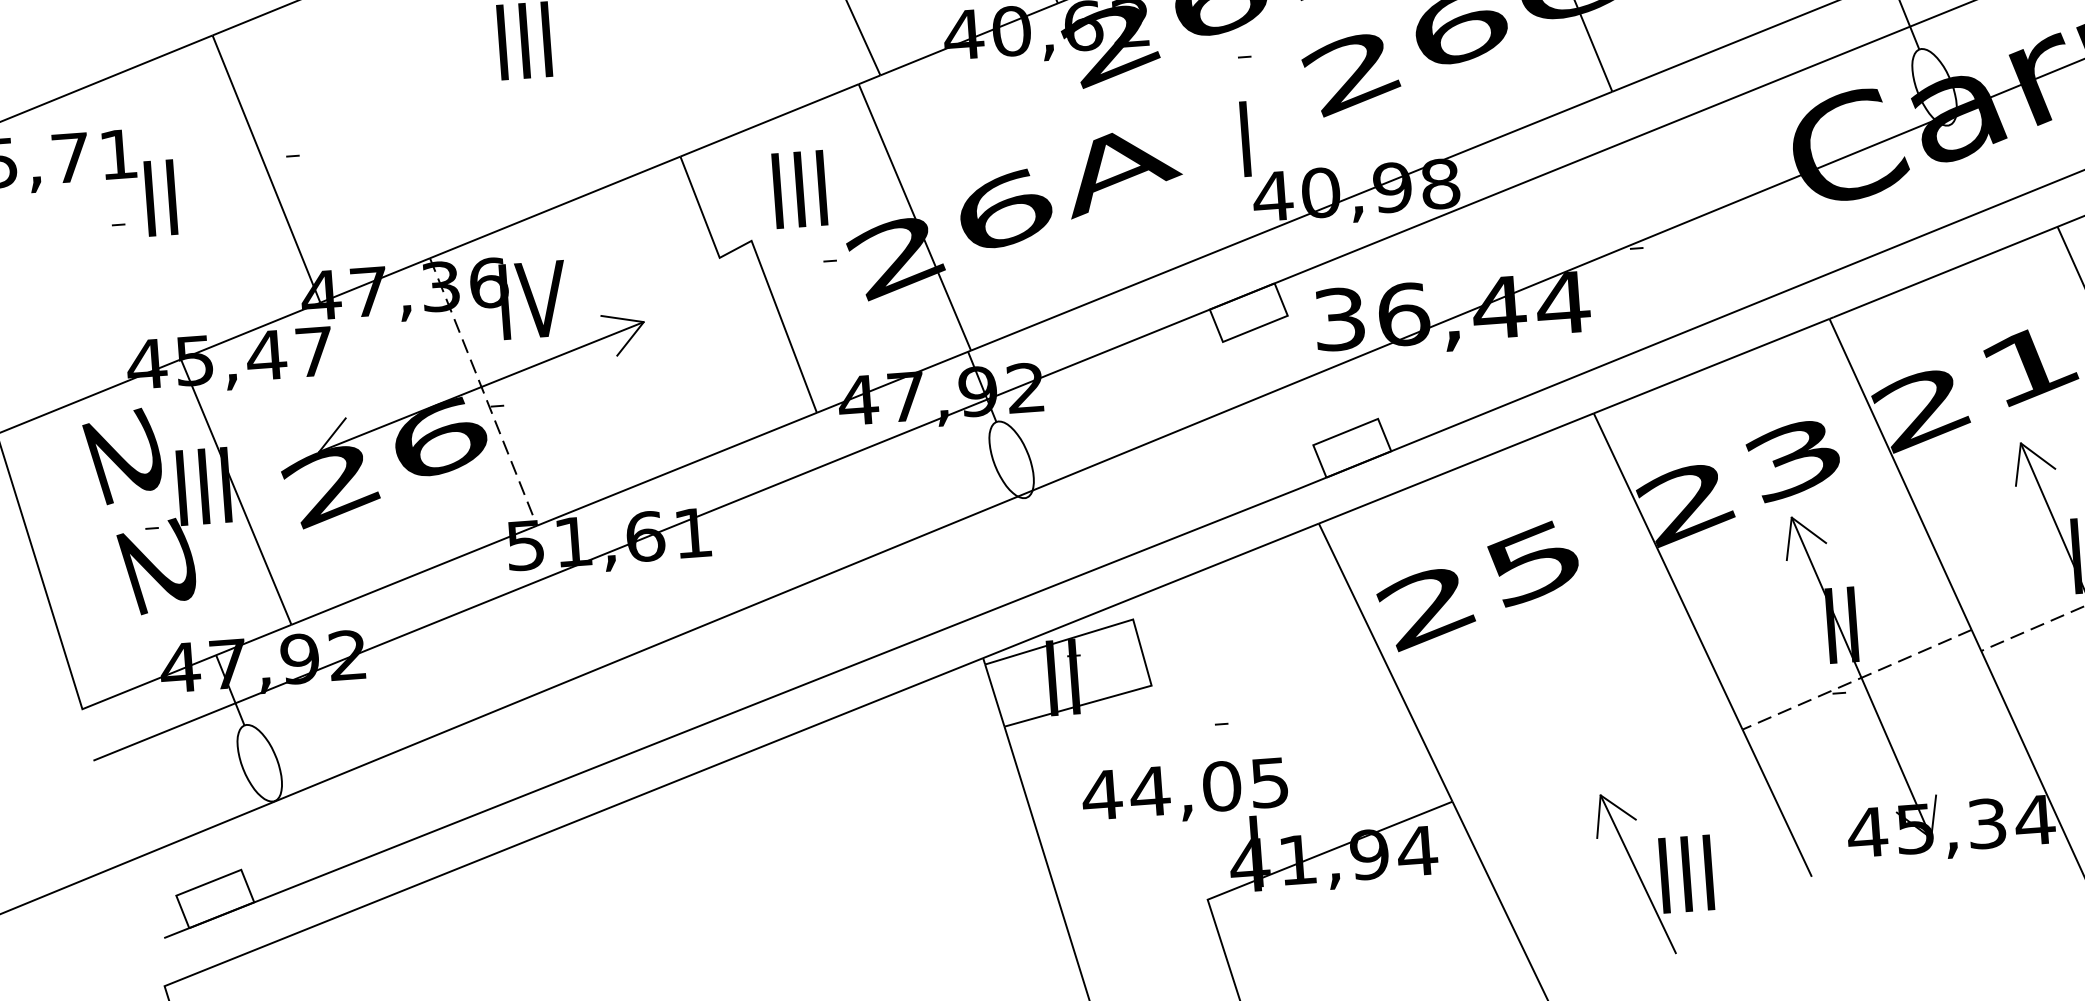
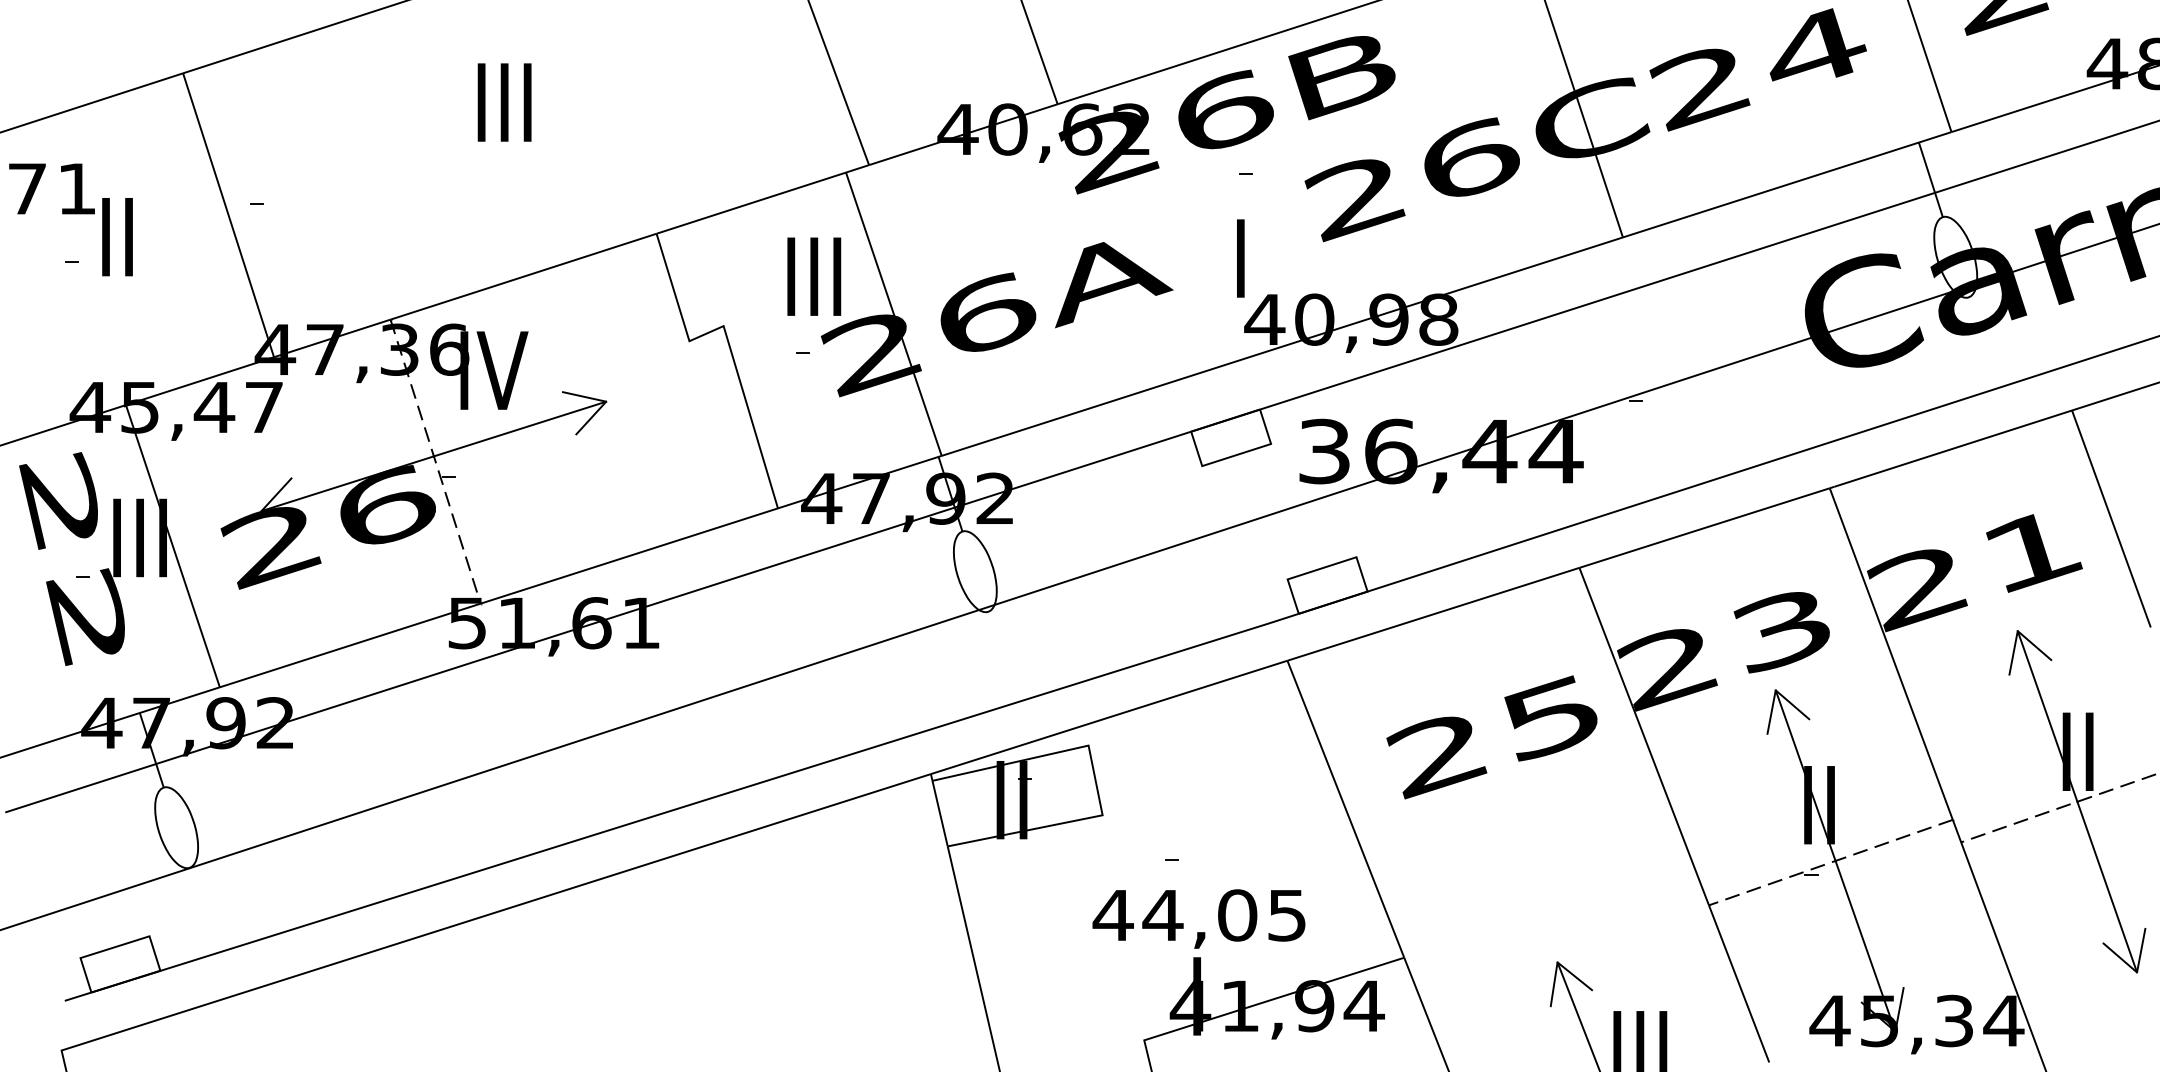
text: (800, 189) -> (814, 276), moved
text: (1477, 586) -> (1491, 737), moved
text: (1184, 792) -> (1198, 918), moved

